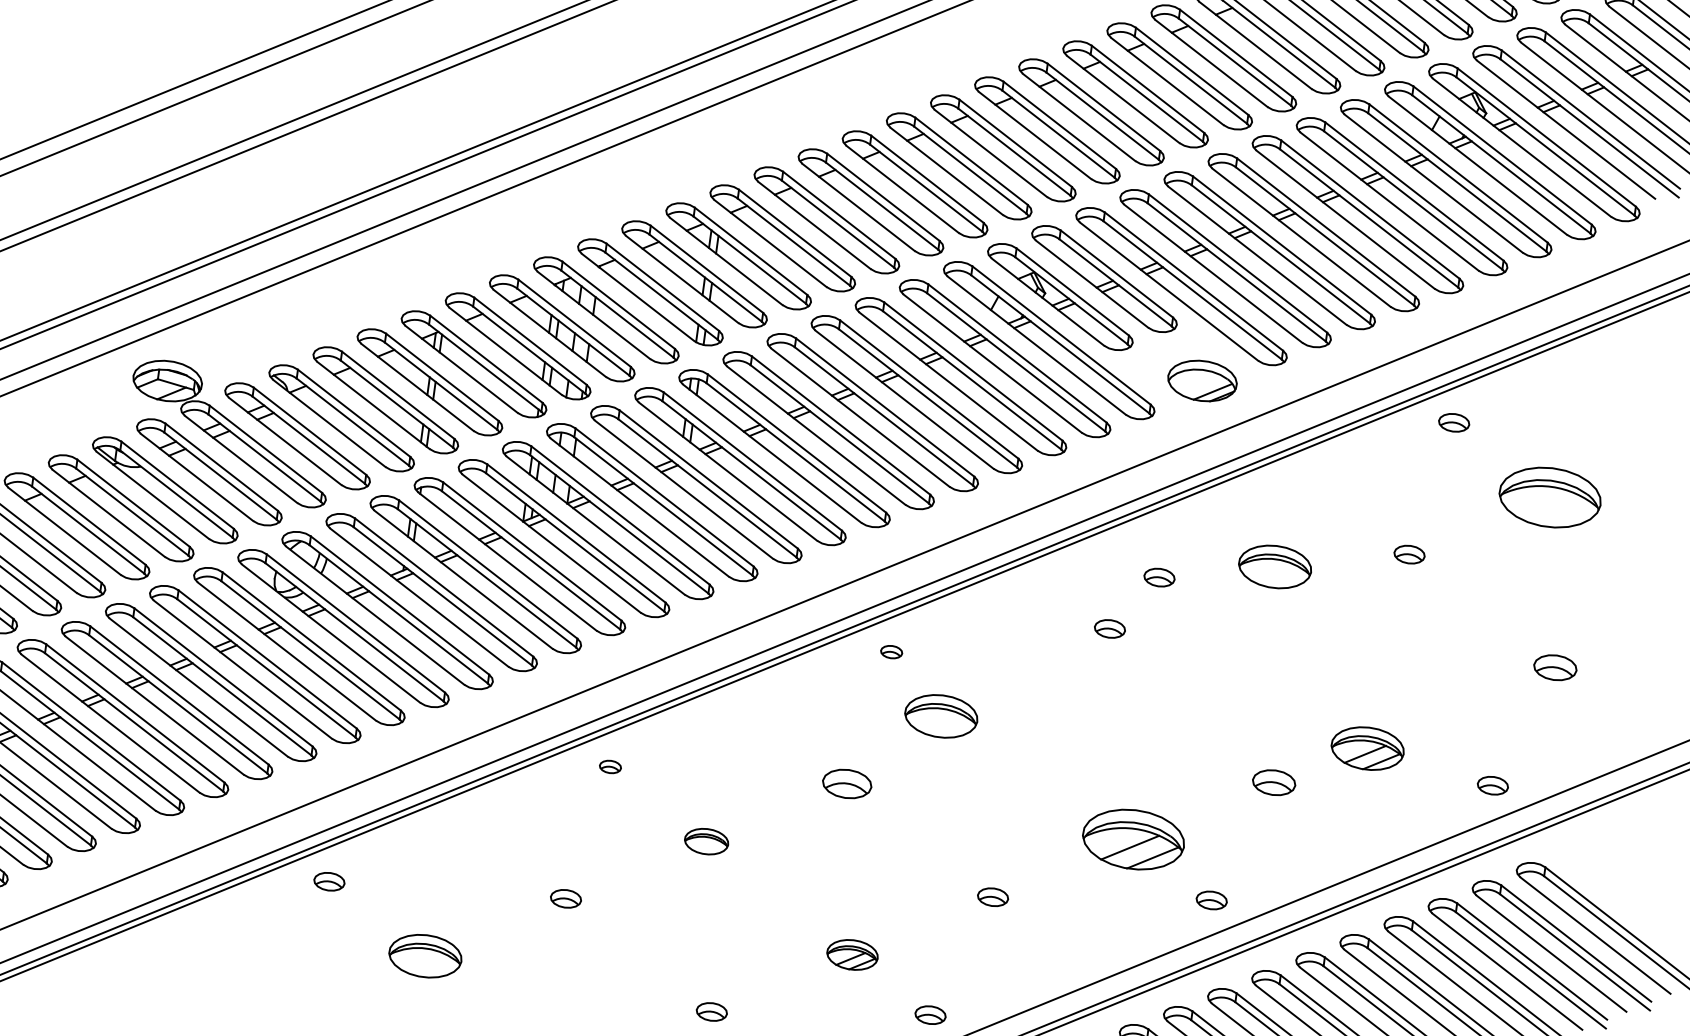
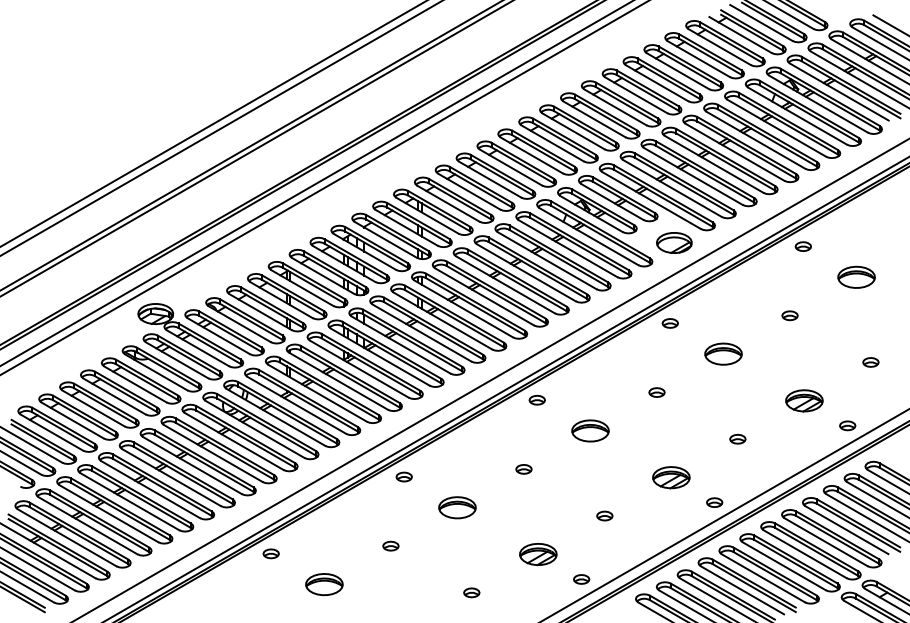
part: (1550, 495) -> (856, 276), size x0.71
part: (1275, 565) -> (723, 353), moved
part: (1157, 577) -> (669, 323), moved
part: (1108, 628) -> (656, 392), moved
part: (890, 650) -> (536, 399), size x1.43
part: (1554, 667) -> (870, 362), size x0.71
part: (941, 715) -> (590, 430), moved
part: (1367, 747) -> (804, 400), moved
part: (609, 765) -> (403, 476), size x1.43
part: (1273, 780) -> (737, 438), size x0.71
part: (846, 784) -> (523, 469), size x0.62
part: (1133, 839) -> (671, 477), size x0.71
part: (706, 840) -> (457, 507), size x1.67
part: (852, 954) -> (538, 554), size x1.43

